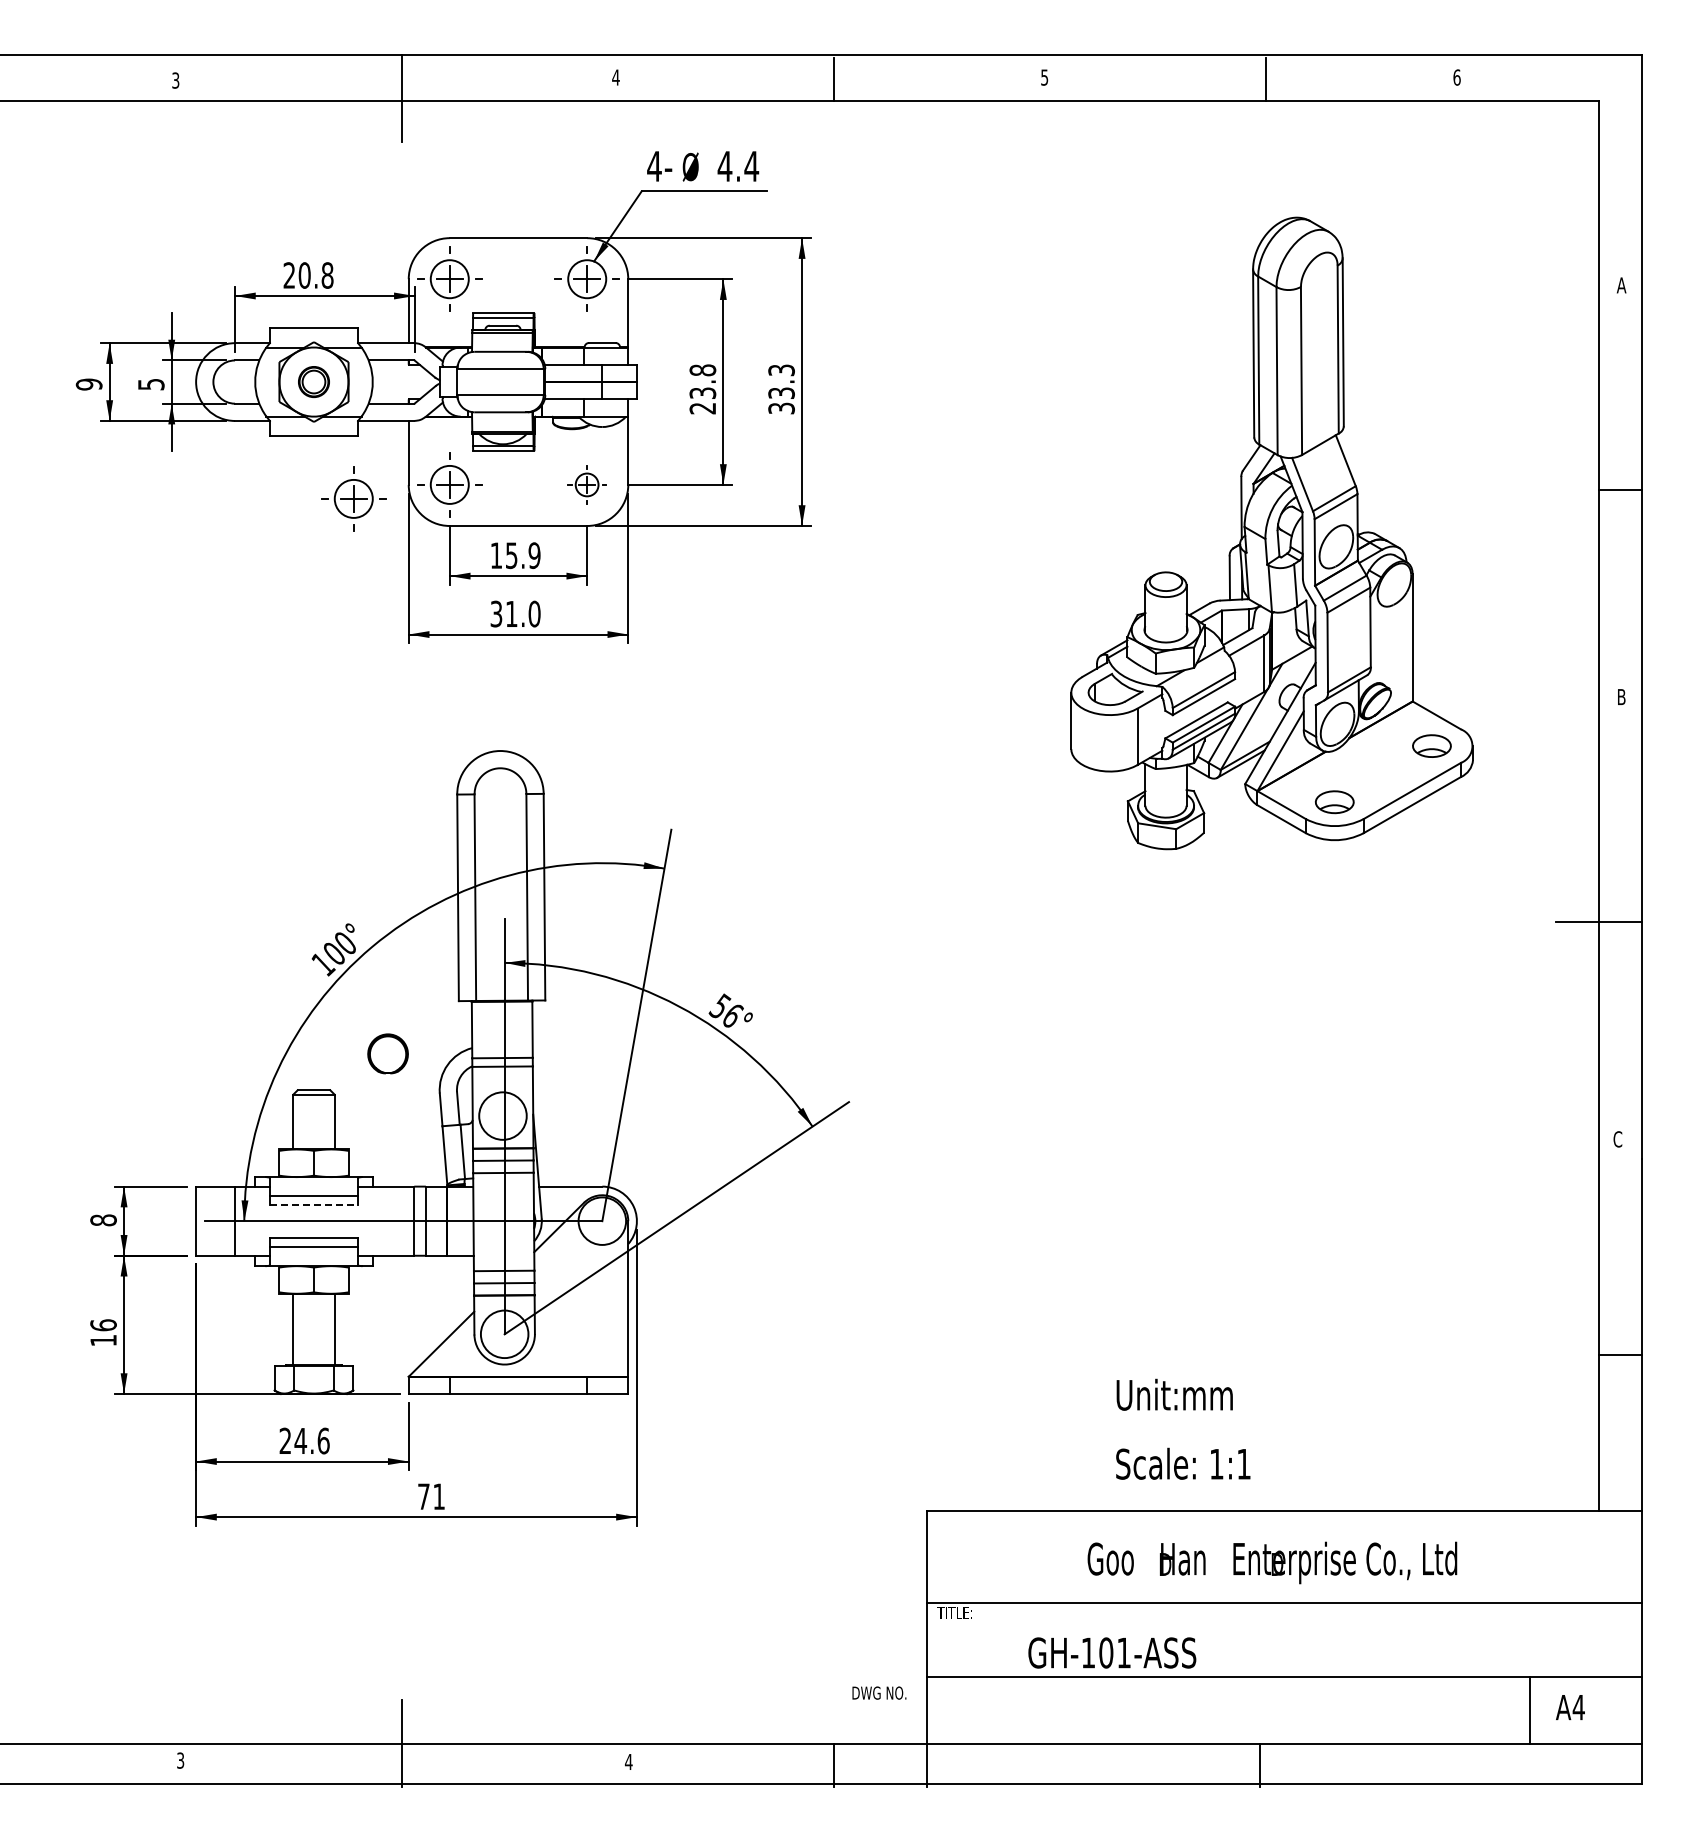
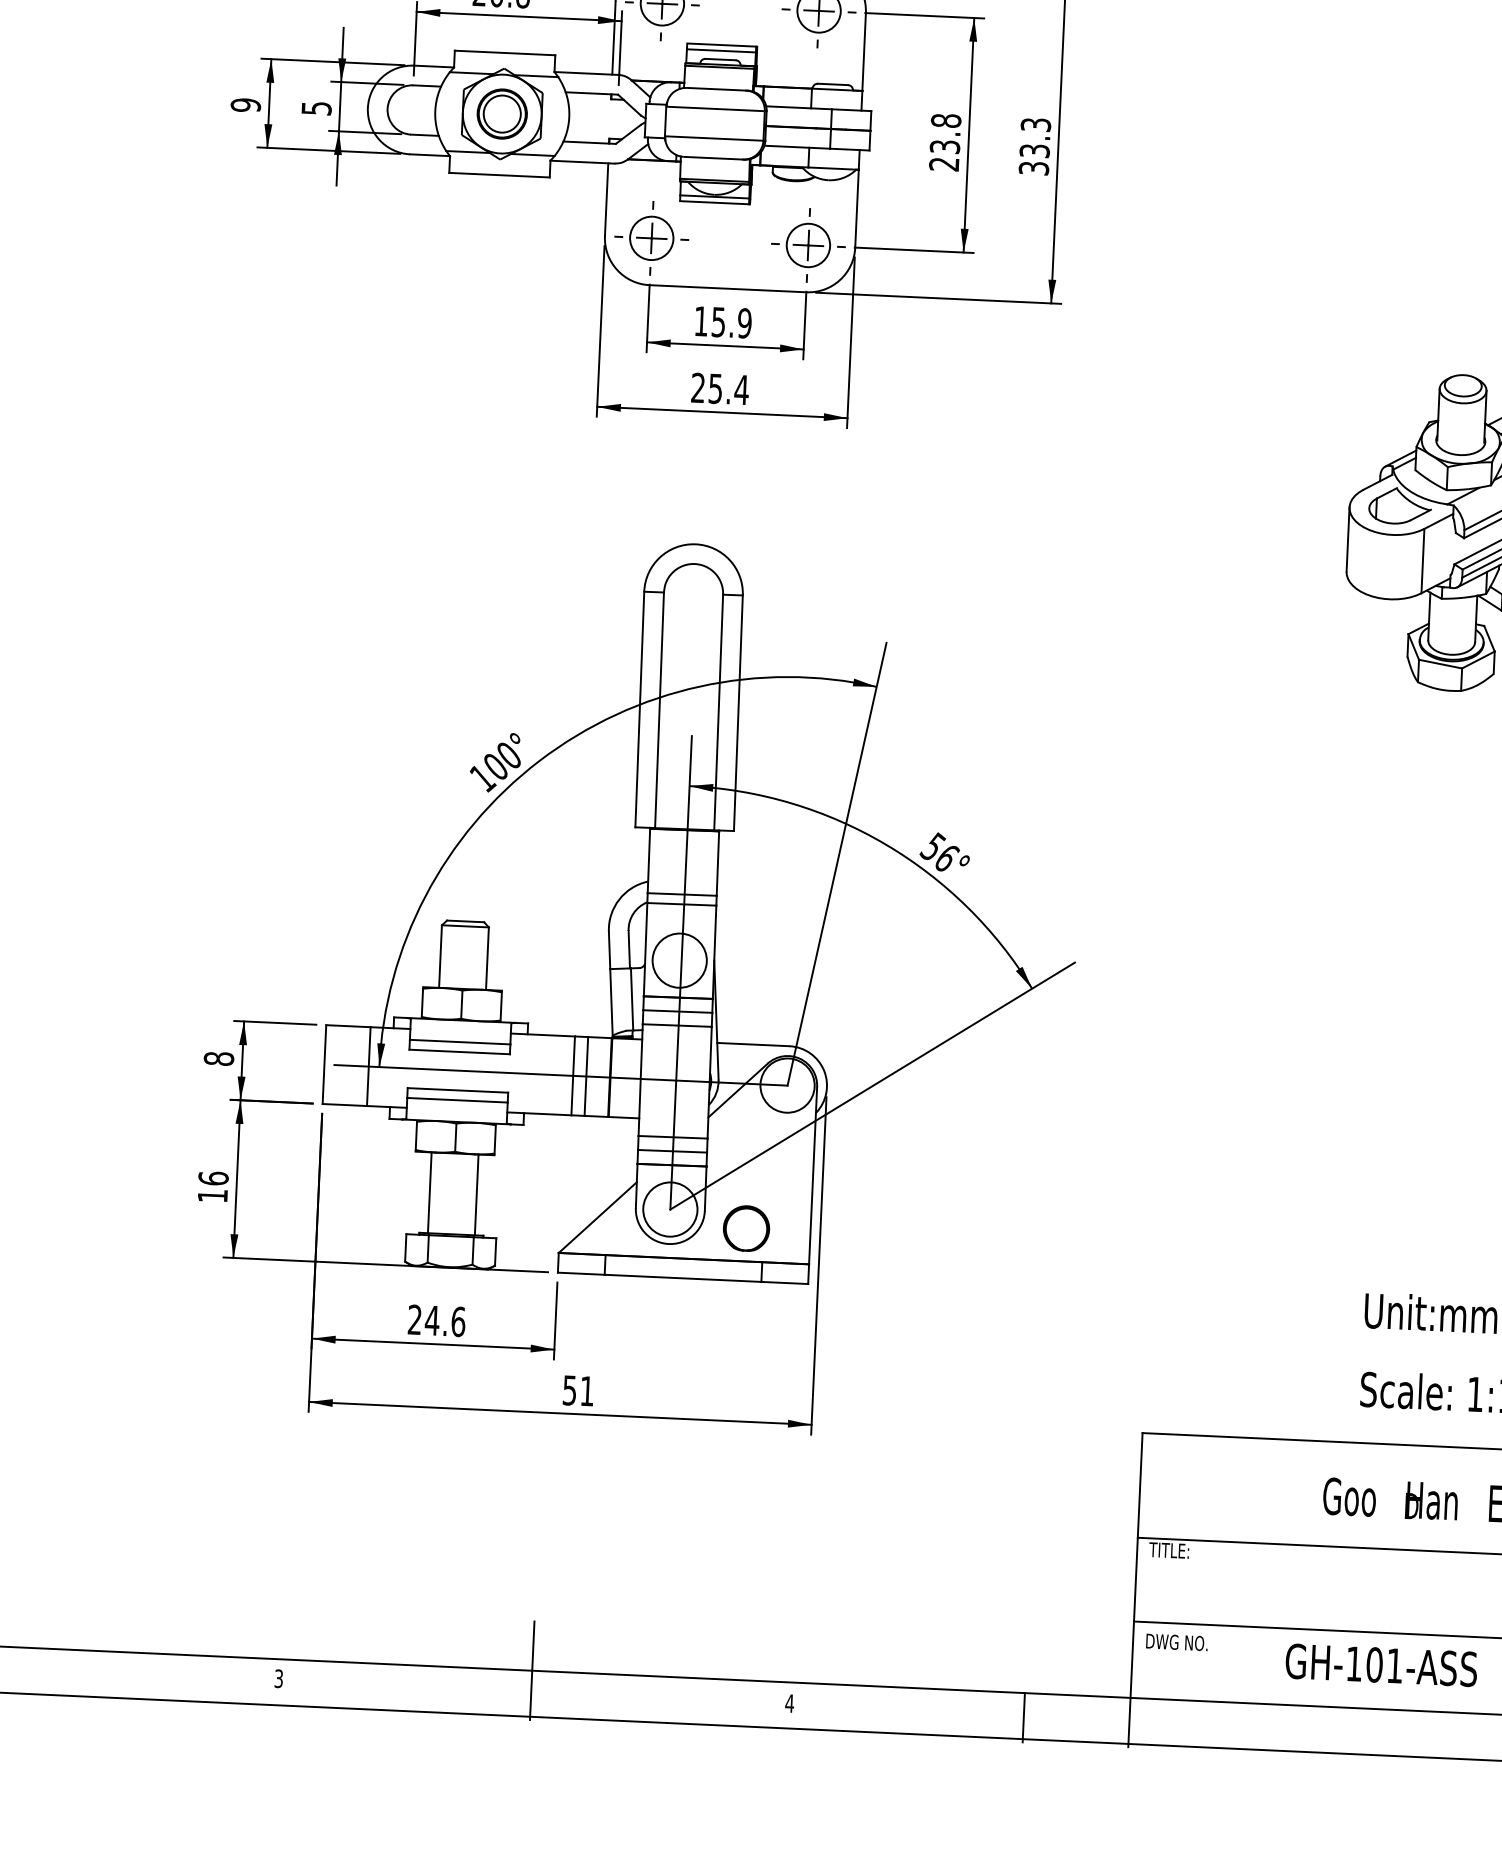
part: (313, 381) -> (501, 113), size x1.43
part: (586, 484) -> (807, 244), size x1.67
part: (353, 498) -> (541, 248), removed
text: (515, 613) -> (720, 388), 31.0 -> 25.4
part: (387, 1053) -> (745, 1228), moved
line: (314, 1204) -> (460, 1051), dashed -> solid
text: (423, 1496) -> (569, 1390), 71 -> 51
text: (1112, 1652) -> (1381, 1664), moved
text: (879, 1692) -> (1177, 1641), moved

